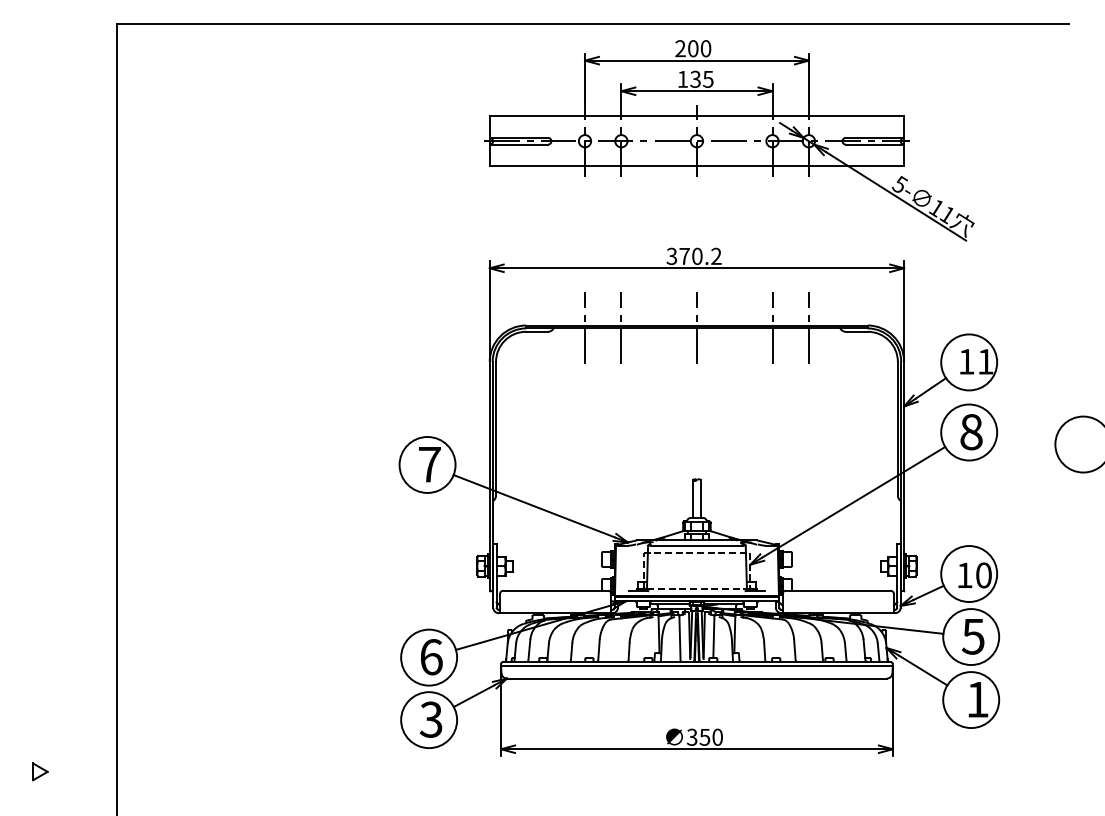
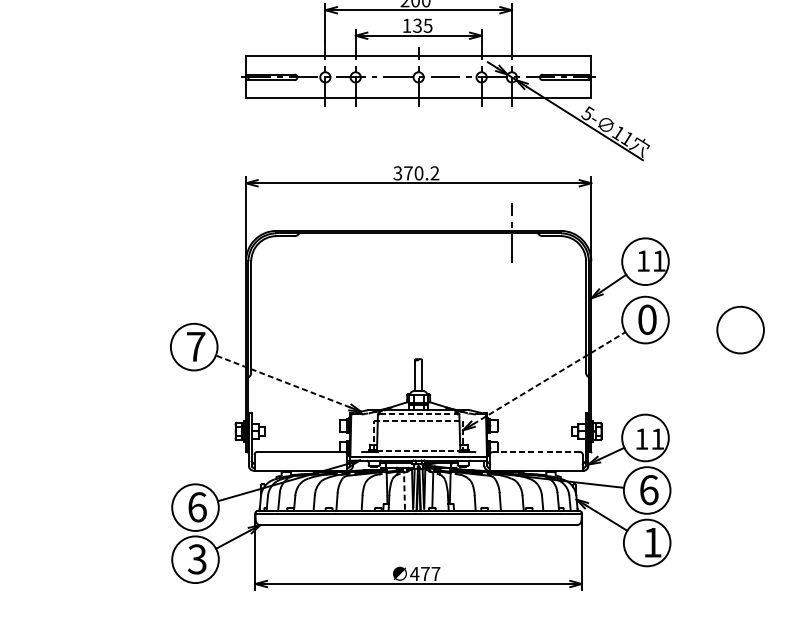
line: (585, 328) -> (325, 233), removed
line: (621, 328) -> (355, 233), removed
line: (696, 328) -> (418, 233), removed
line: (772, 328) -> (481, 233), removed
text: (971, 432) -> (647, 320), 8 -> 0
line: (853, 502) -> (549, 378), solid -> dashed
line: (533, 506) -> (282, 381), solid -> dashed
line: (697, 545) -> (419, 414), solid -> dashed
text: (983, 575) -> (657, 439), 10 -> 11
line: (837, 590) -> (535, 451), solid -> dashed
text: (972, 636) -> (648, 490), 5 -> 6
line: (679, 637) -> (404, 490), solid -> dashed
text: (704, 736) -> (424, 573), 350 -> 477

